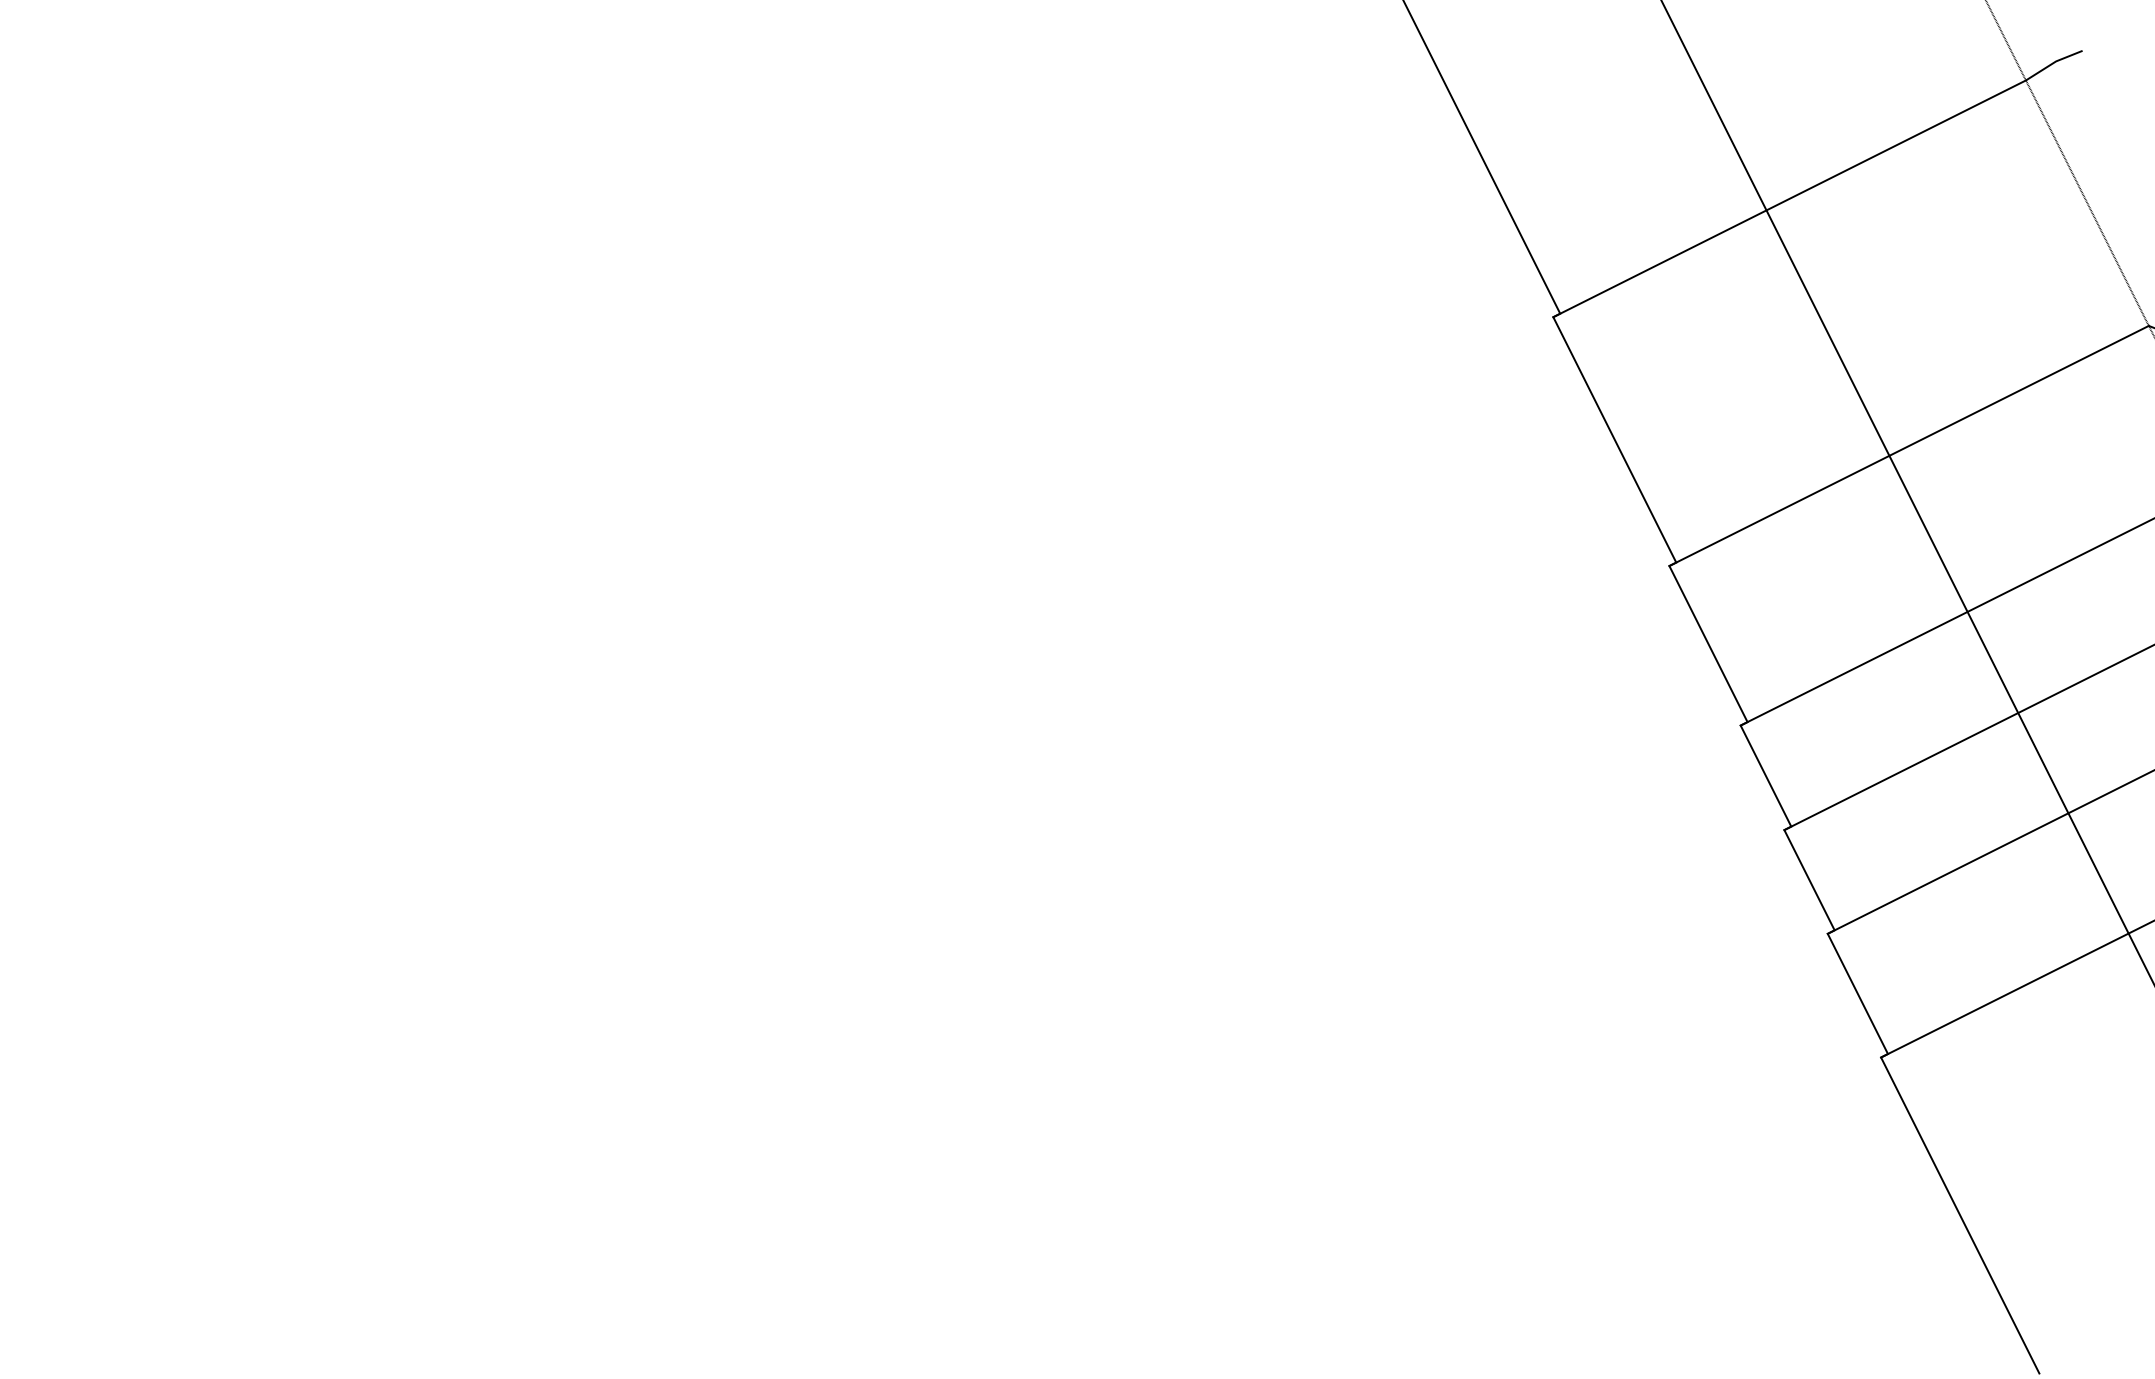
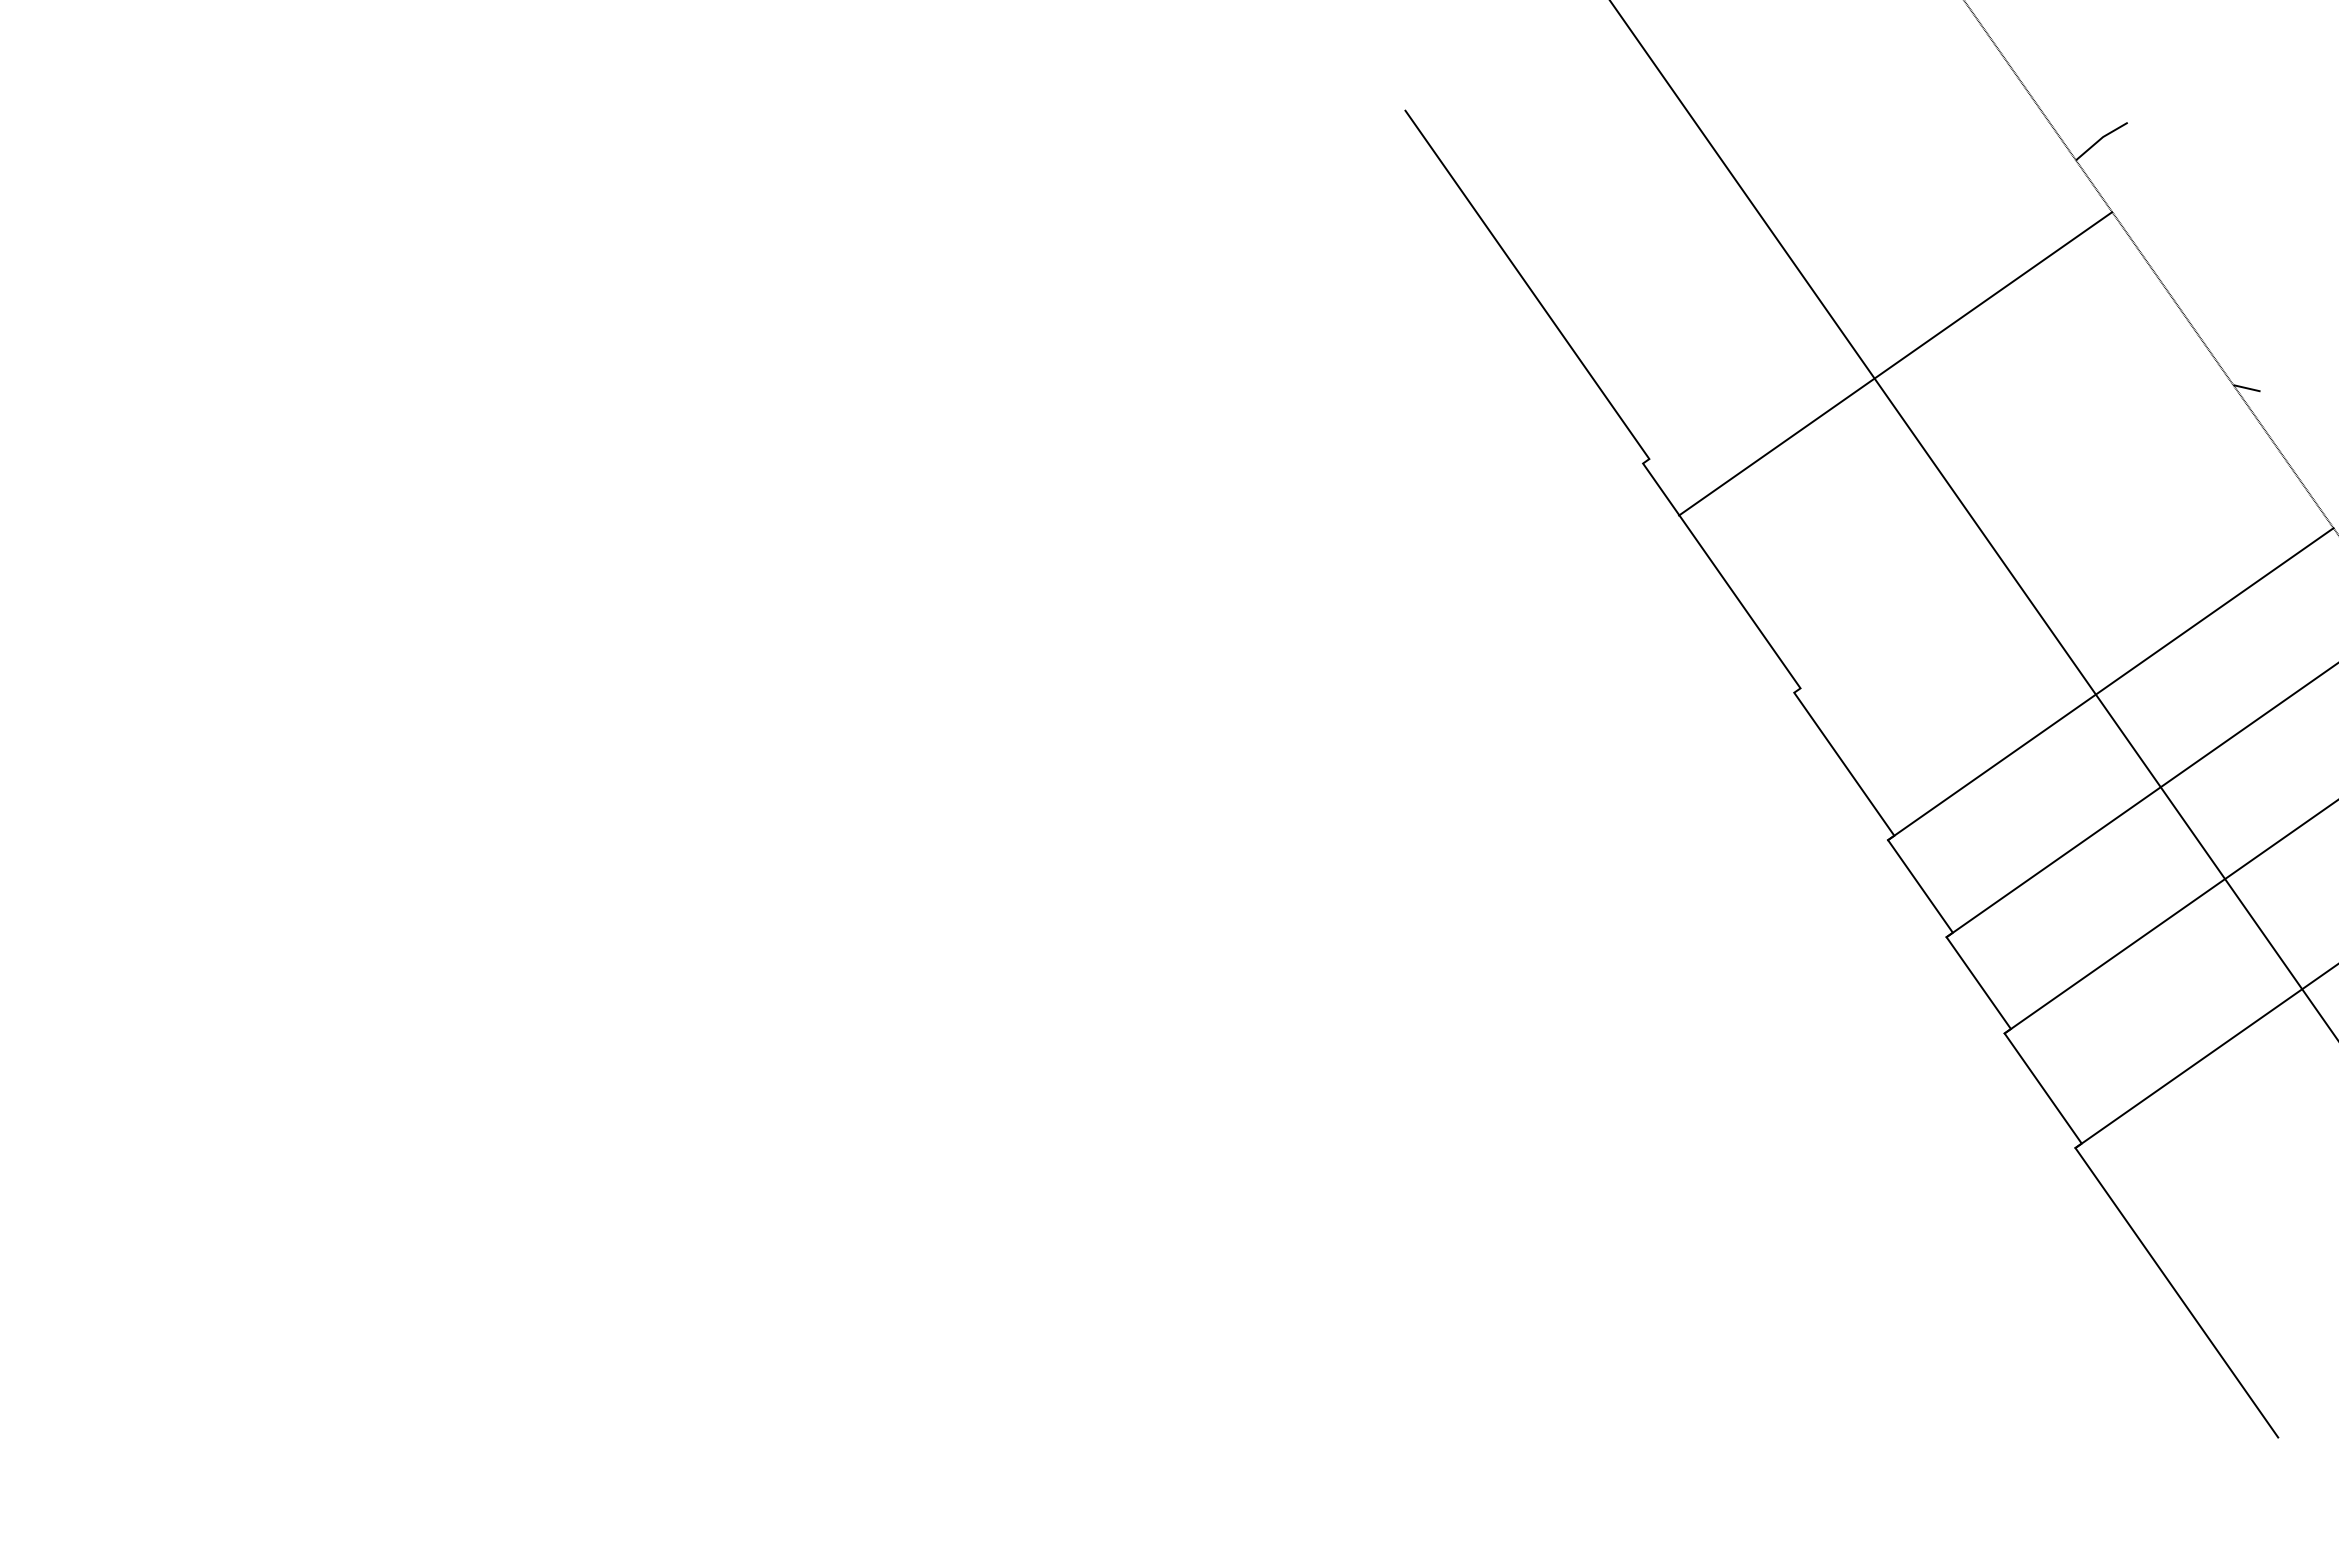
line: (1789, 198) -> (1895, 363), moved
line: (1908, 445) -> (2013, 538), removed

